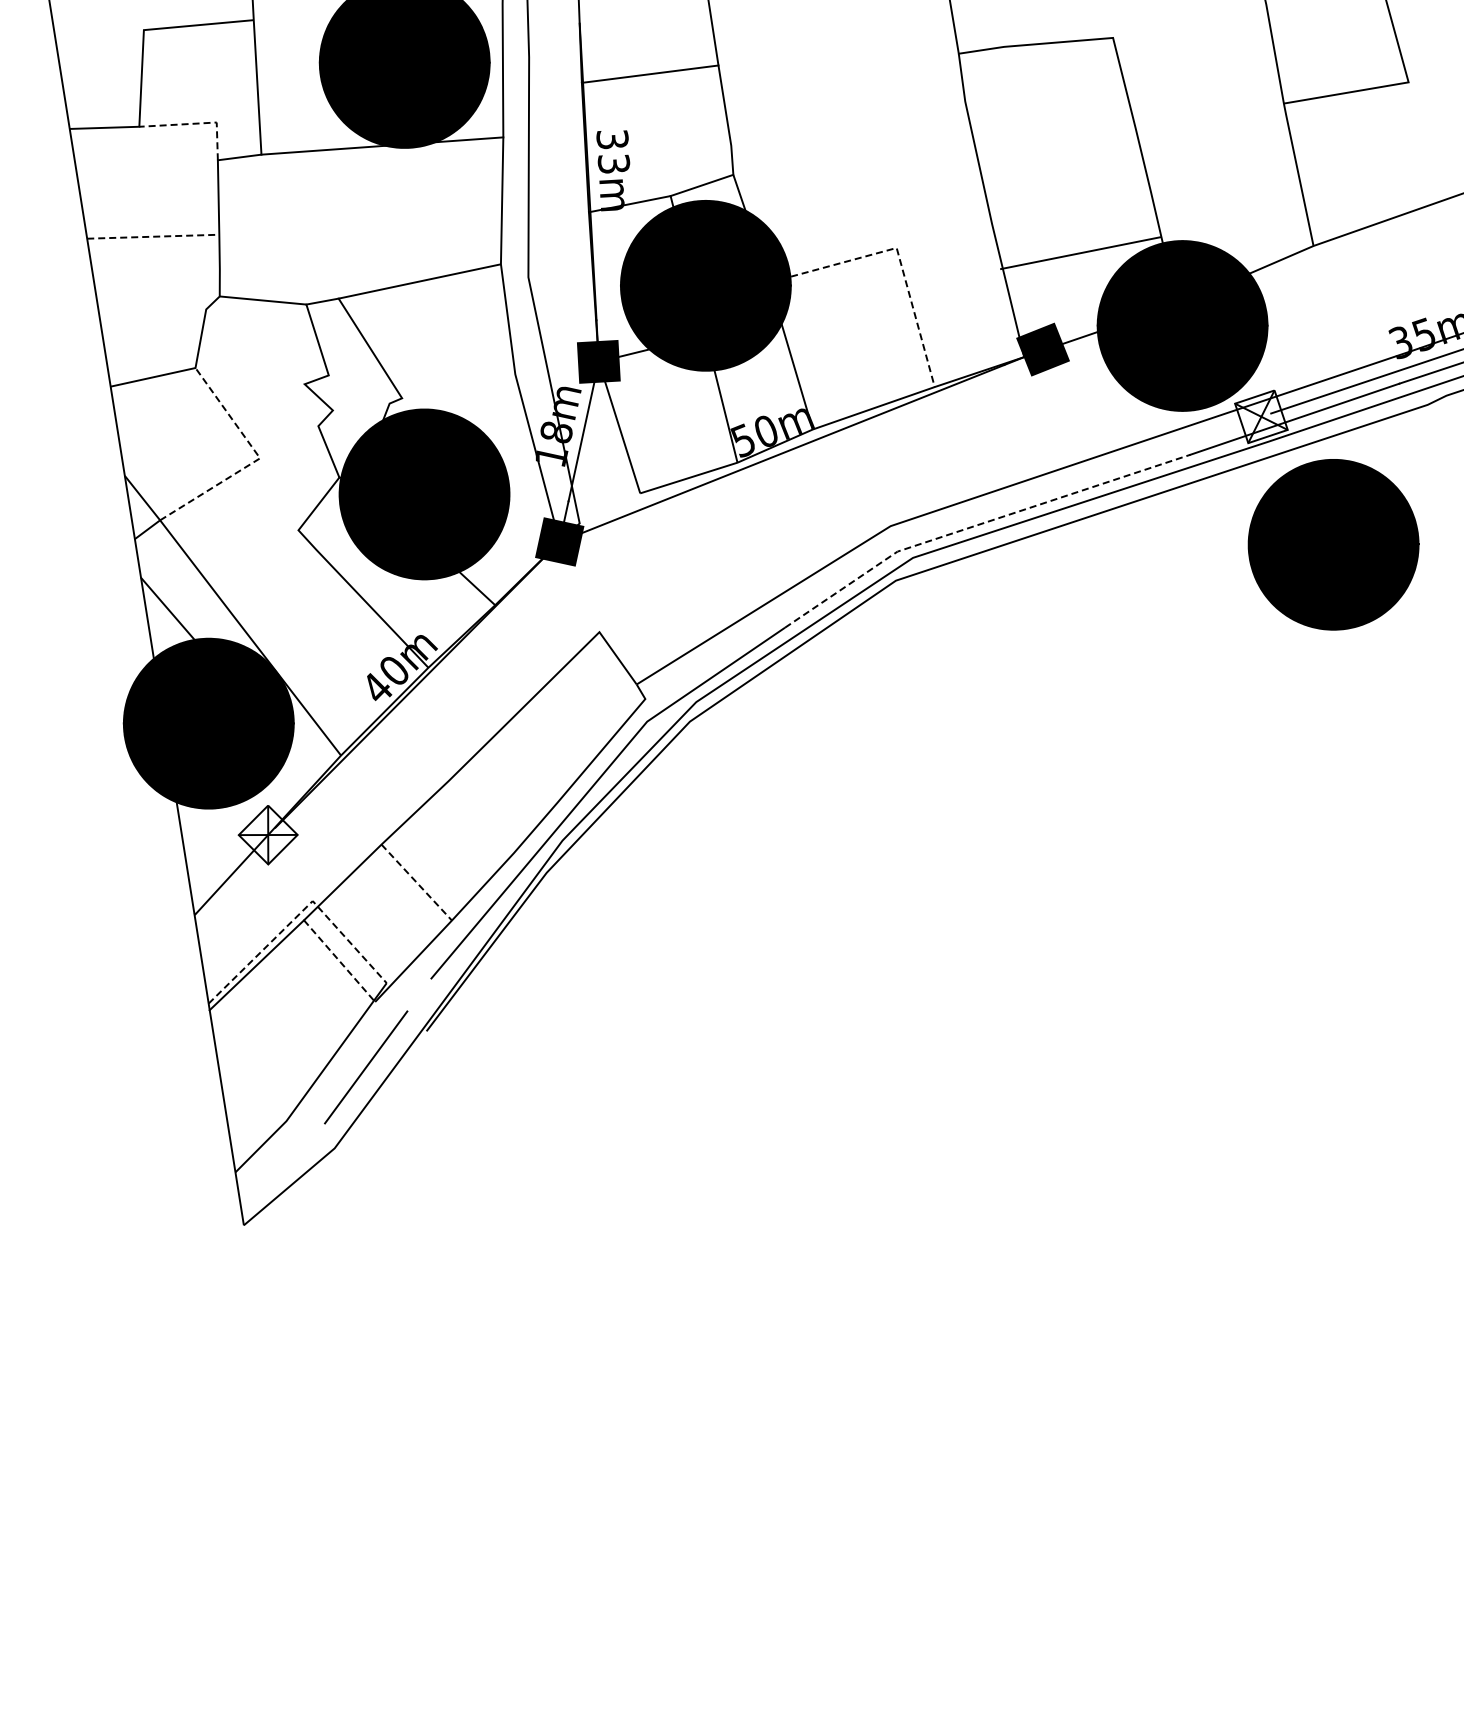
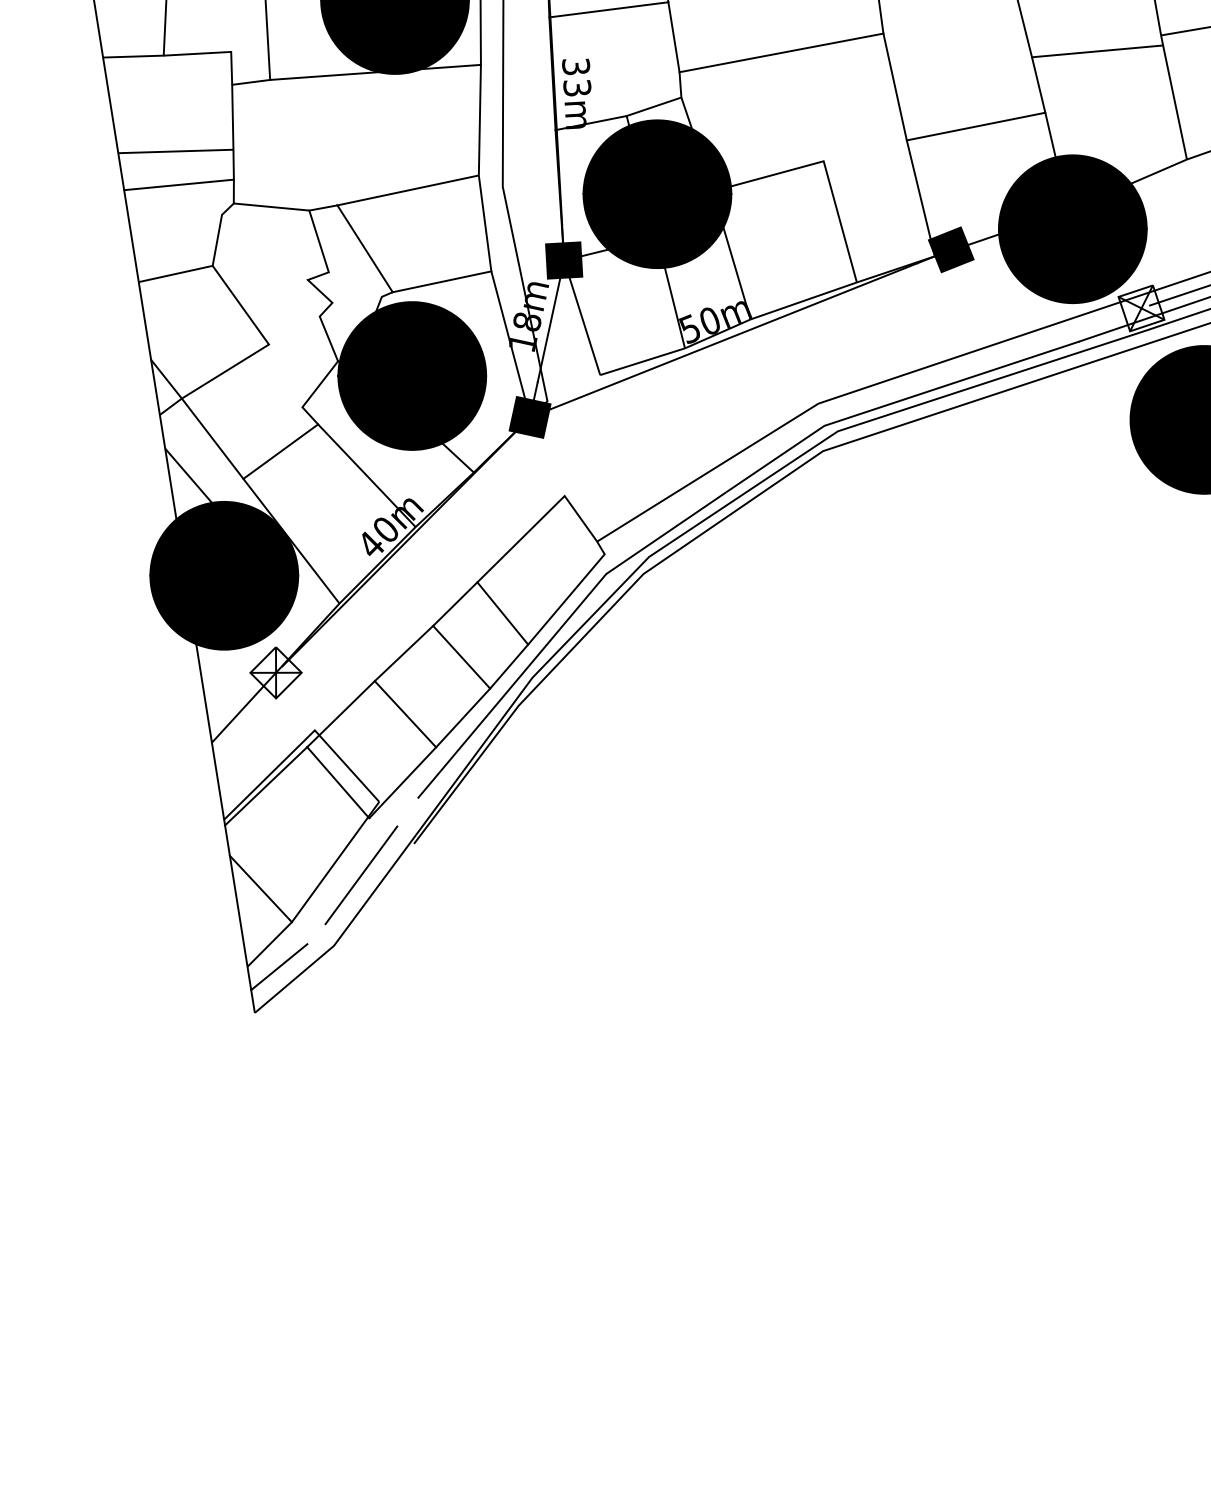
line: (1210, 121) -> (1097, 51), added
line: (196, 123) -> (213, 52), dashed -> solid
line: (848, 123) -> (781, 52), added
line: (153, 236) -> (176, 151), dashed -> solid
line: (898, 253) -> (825, 166), dashed -> solid
line: (1080, 253) -> (976, 126), moved
line: (156, 275) -> (178, 185), added
line: (458, 386) -> (441, 281), added
line: (258, 459) -> (267, 345), dashed -> solid
line: (979, 524) -> (895, 402), dashed -> solid
line: (273, 580) -> (280, 451), added
line: (528, 766) -> (502, 613), added
line: (480, 817) -> (461, 657), added
line: (416, 882) -> (405, 714), dashed -> solid
line: (300, 912) -> (304, 740), dashed -> solid
line: (339, 961) -> (338, 783), dashed -> solid
line: (250, 1082) -> (260, 888), added
line: (271, 1172) -> (278, 966), added

